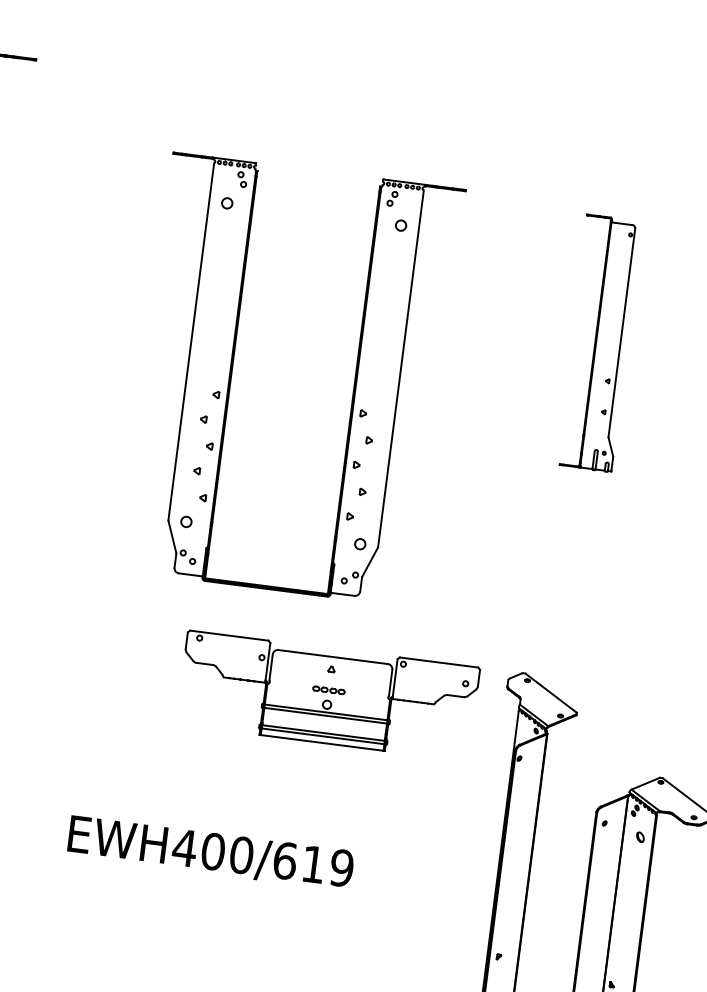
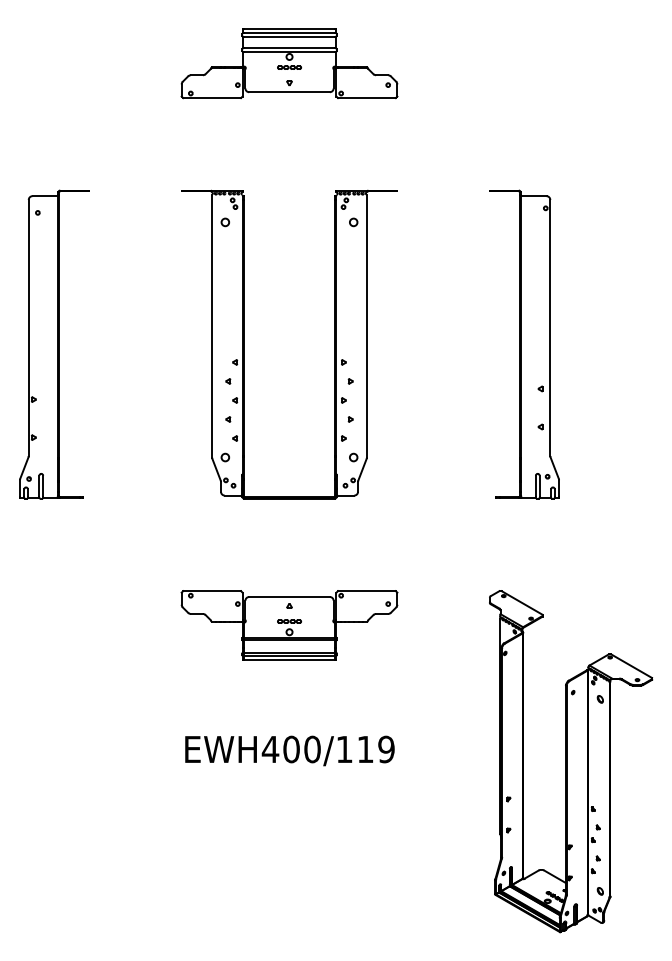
part: (599, 343) -> (524, 344), size x1.67
part: (231, 372) -> (244, 344), moved
part: (328, 695) -> (289, 625), moved
text: (285, 860) -> (344, 749), EWH400/619 -> EWH400/119

